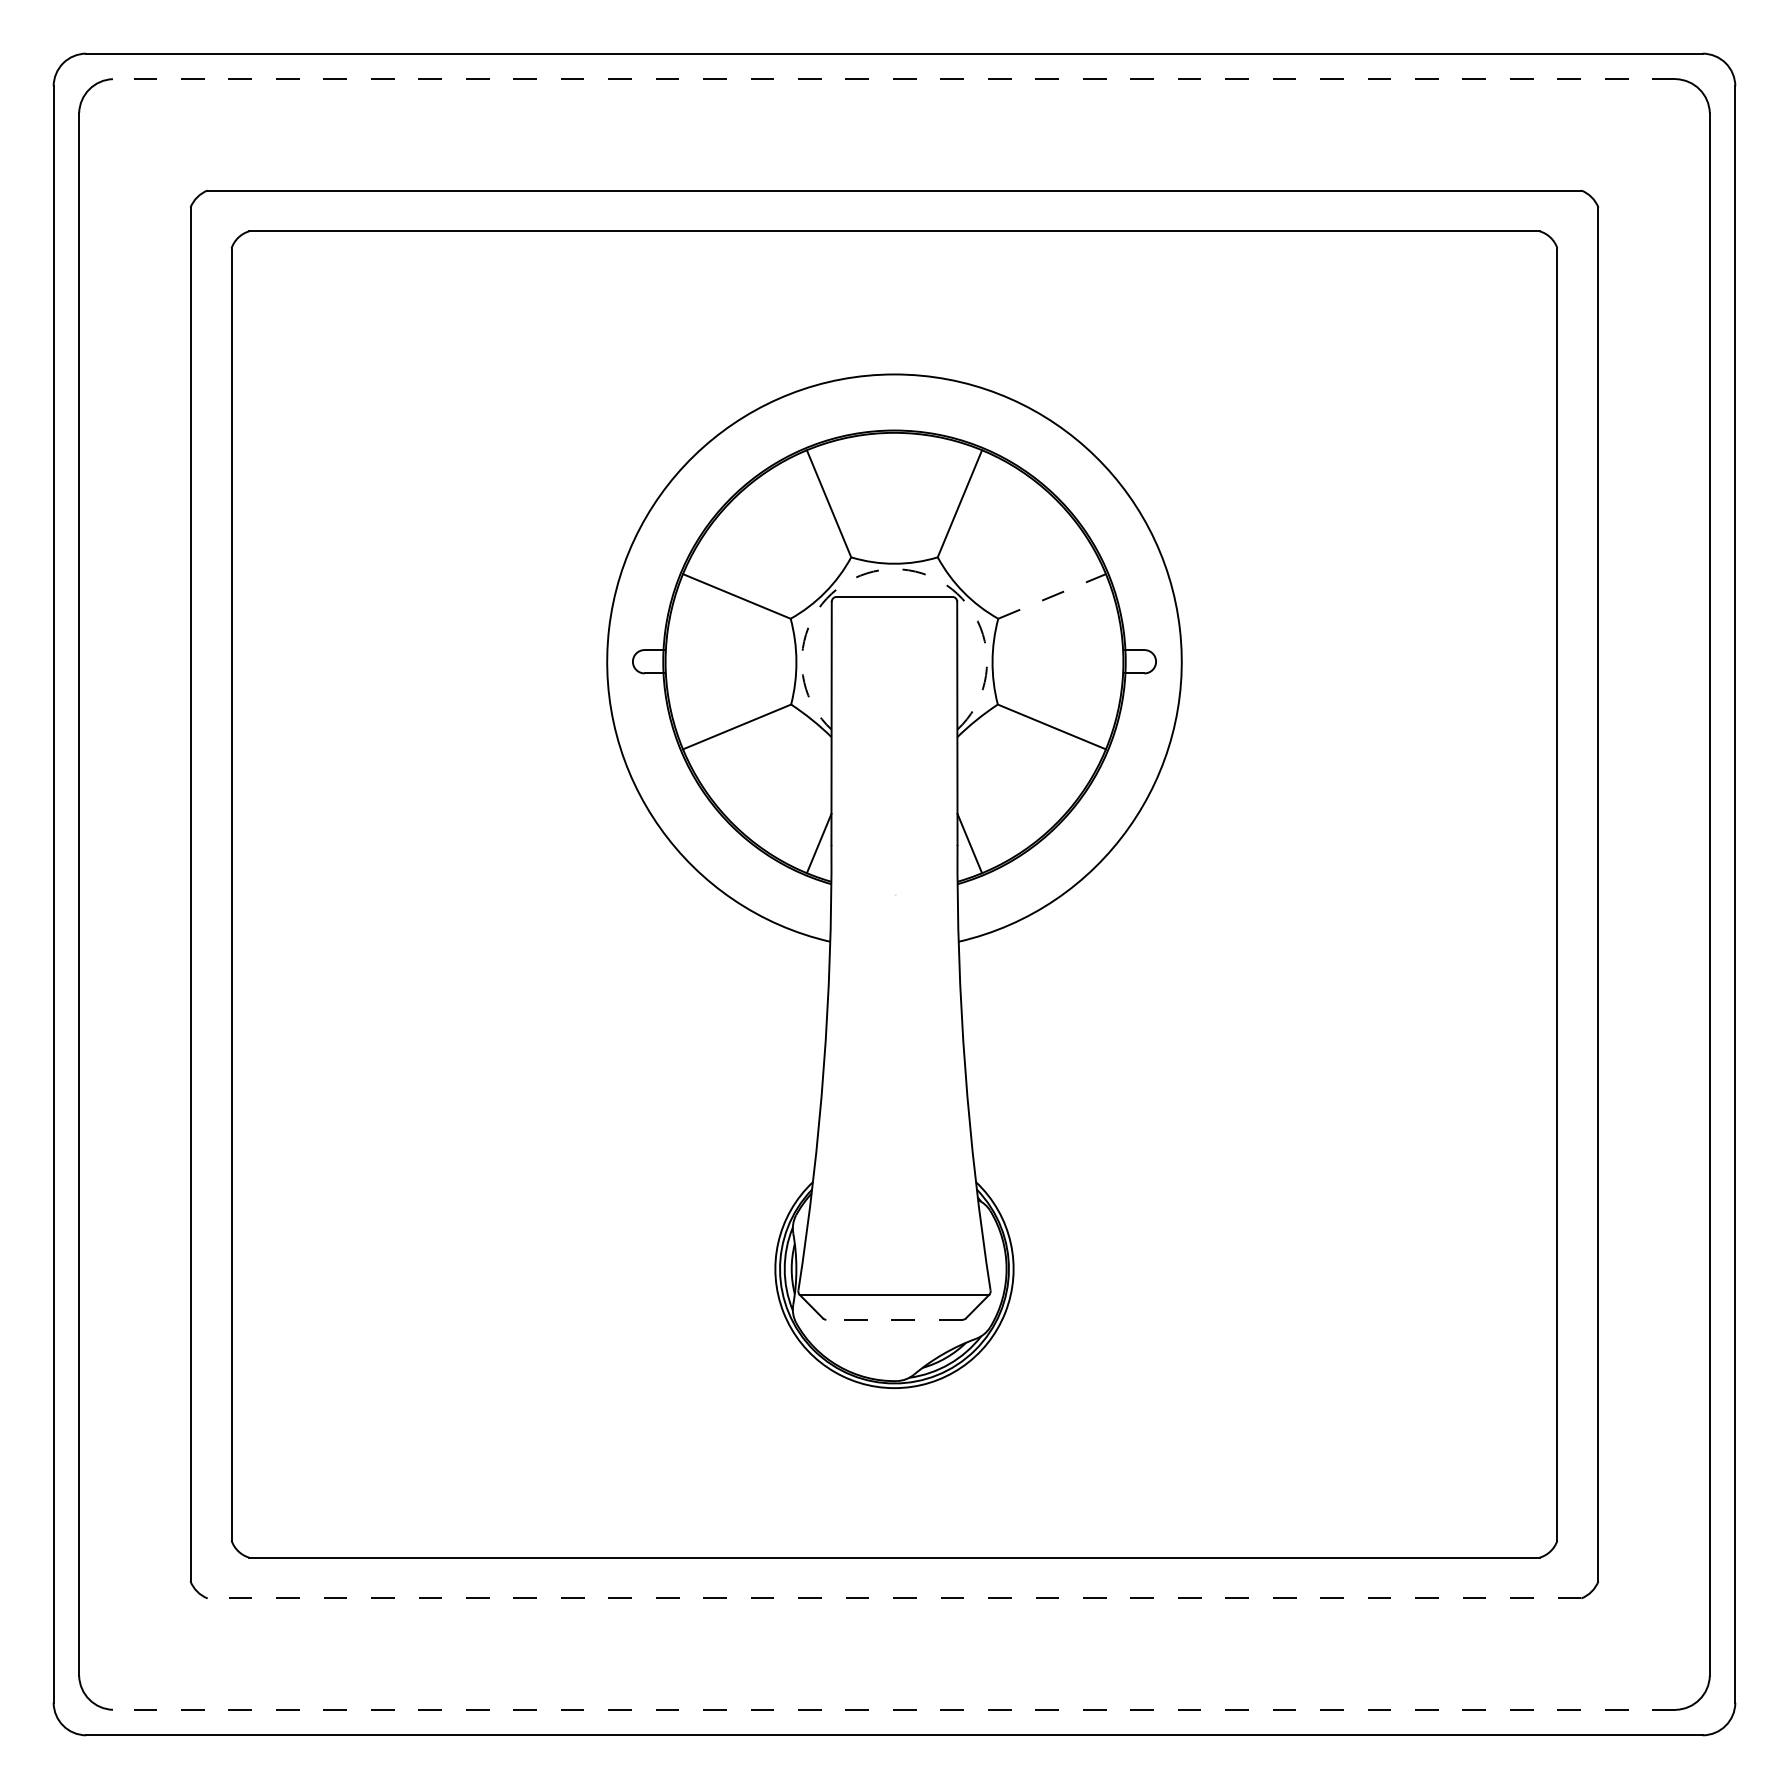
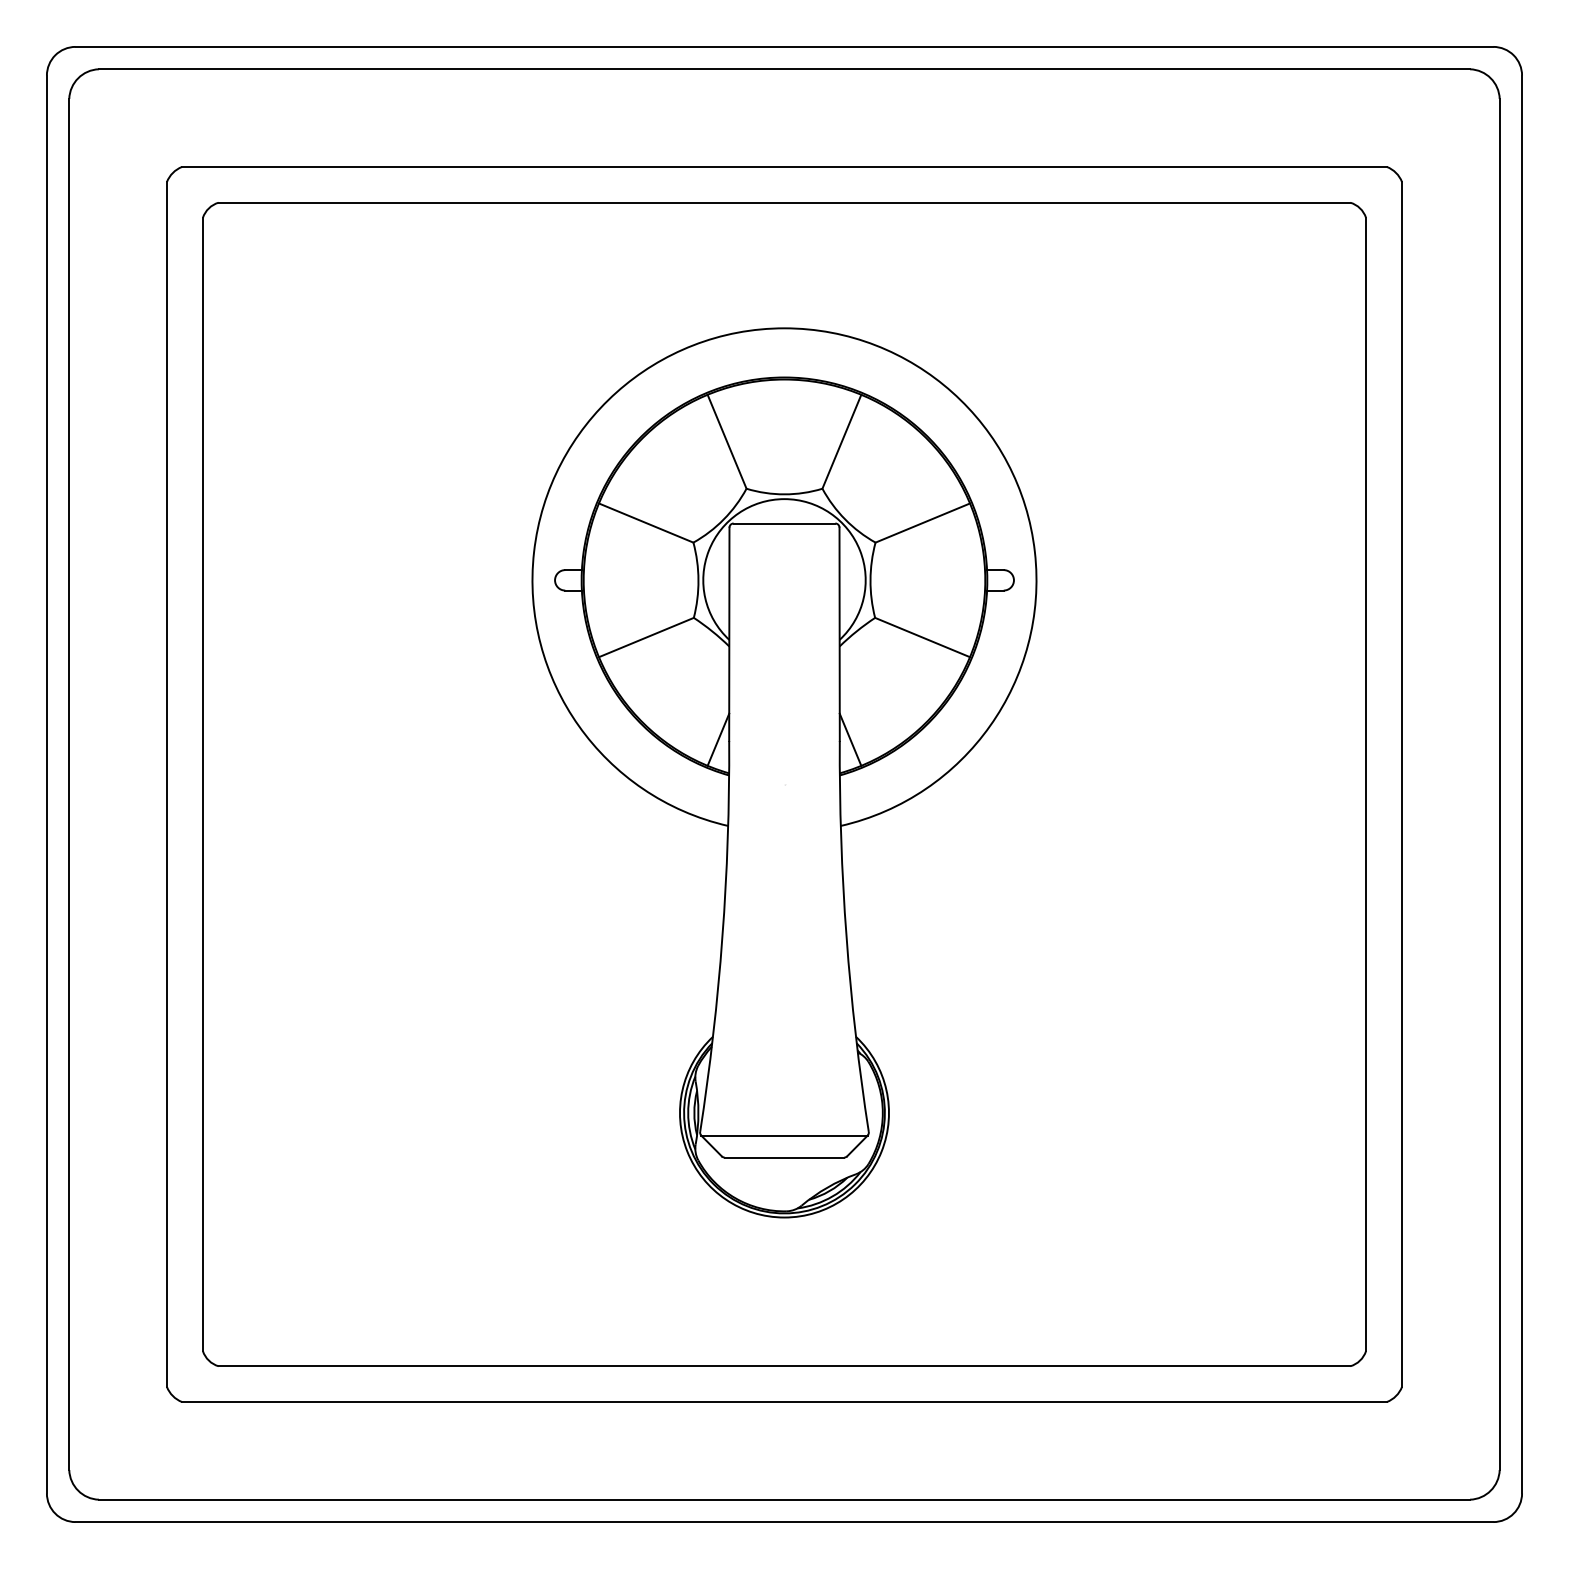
line: (894, 79) -> (784, 69), dashed -> solid
arc: (894, 569) -> (784, 499), dashed -> solid
line: (1052, 596) -> (923, 523), dashed -> solid
line: (894, 1319) -> (784, 1157), dashed -> solid
line: (894, 1598) -> (784, 1402), dashed -> solid
line: (894, 1709) -> (784, 1499), dashed -> solid

